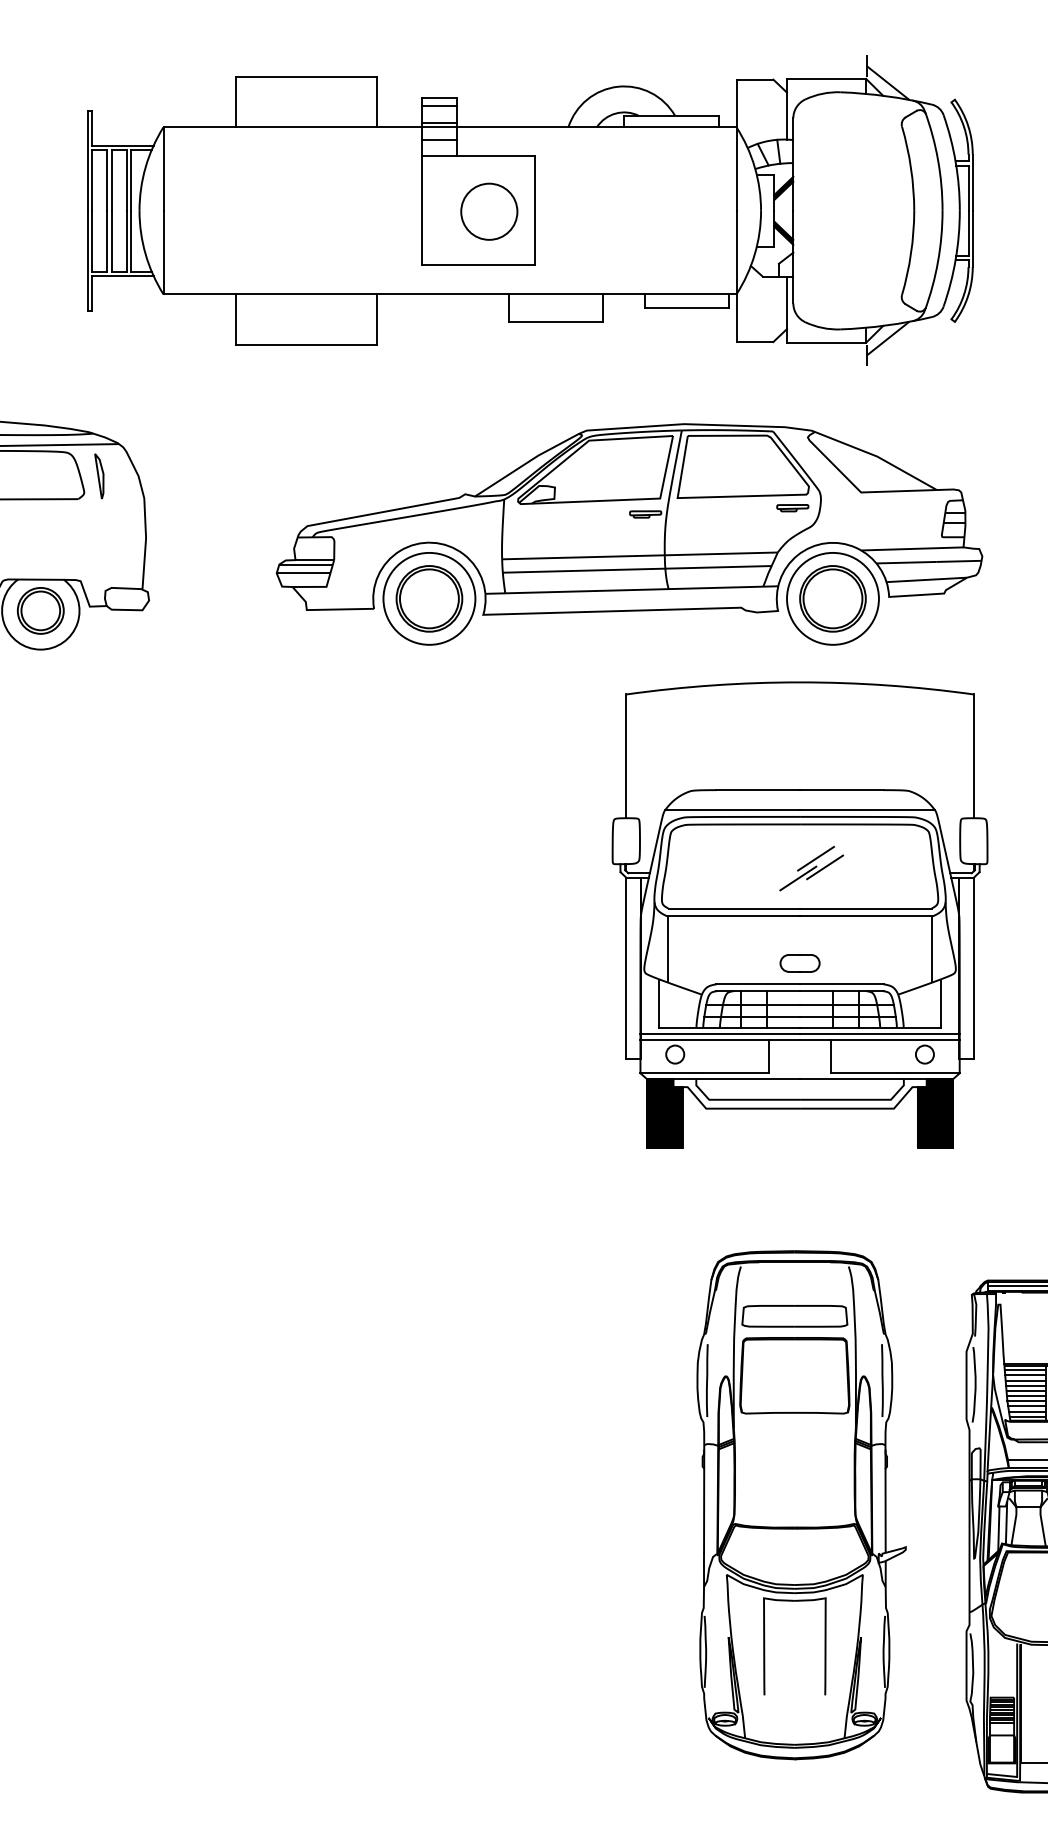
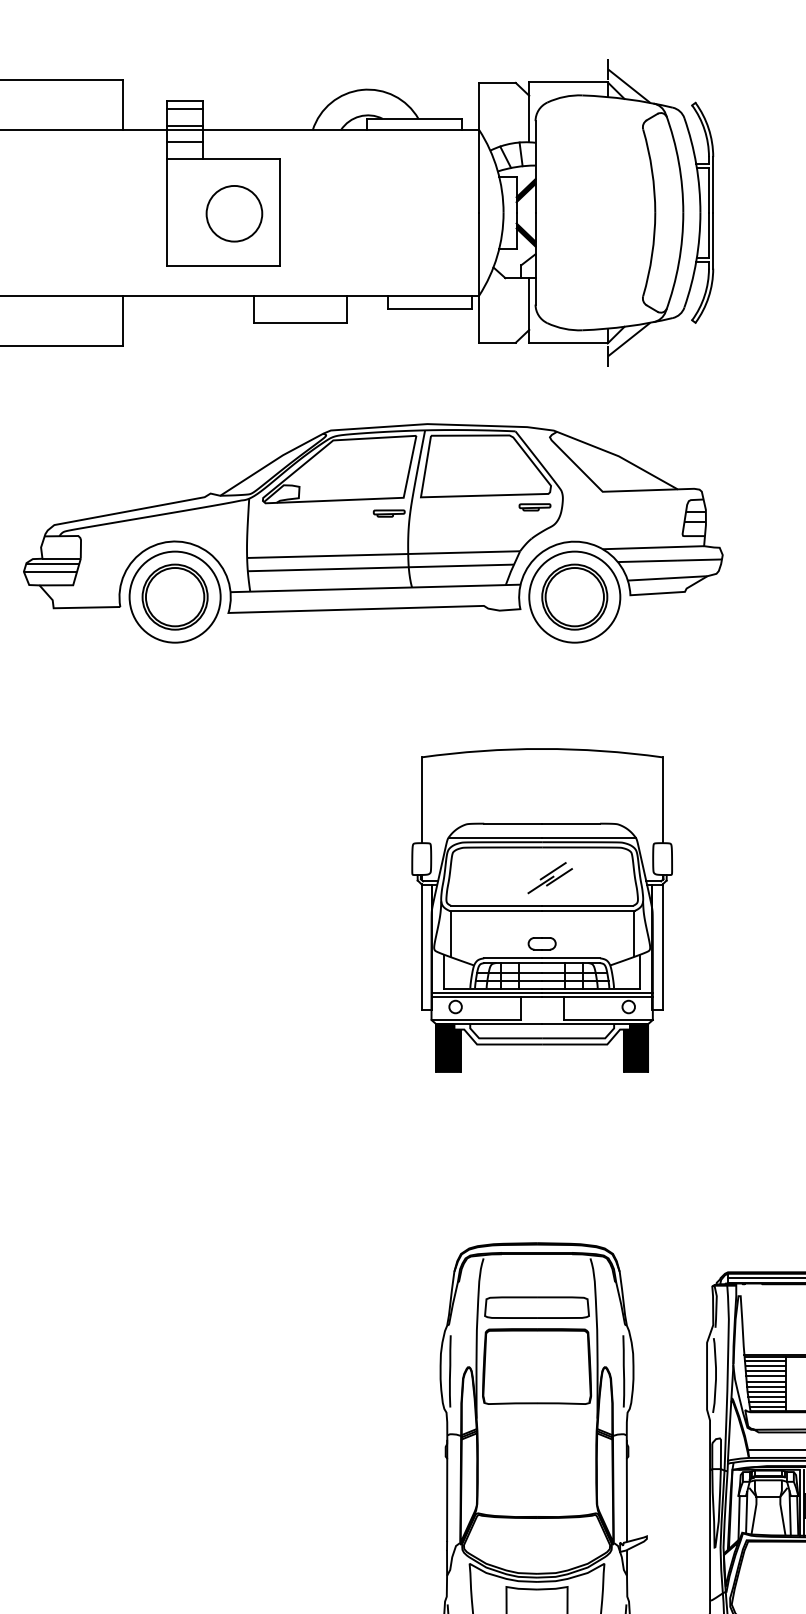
part: (799, 914) -> (541, 909), size x0.7

